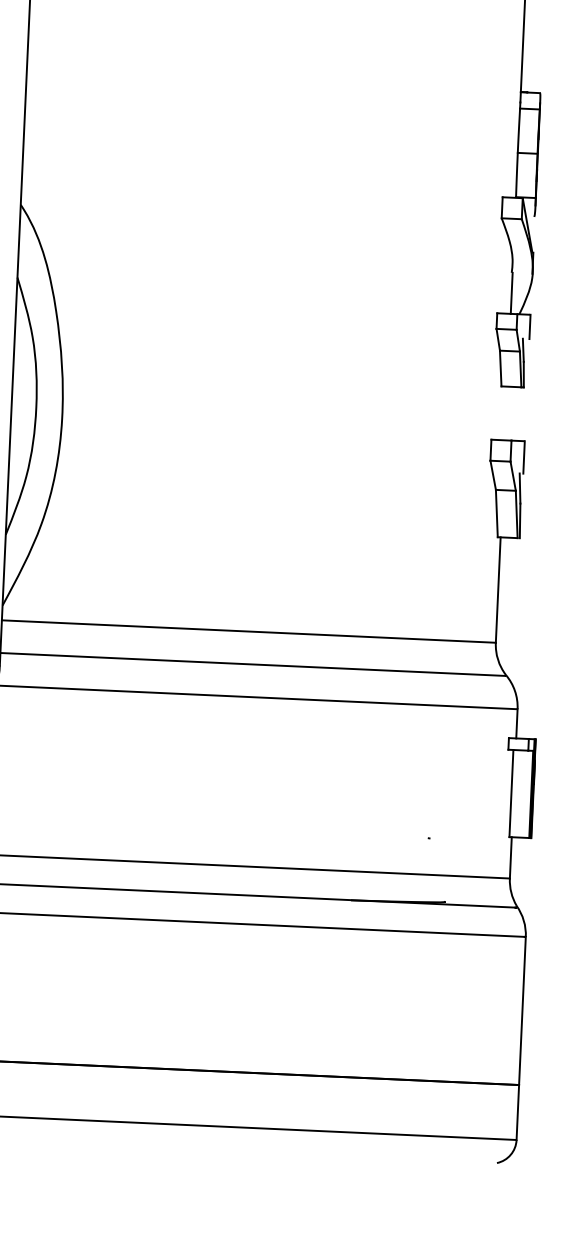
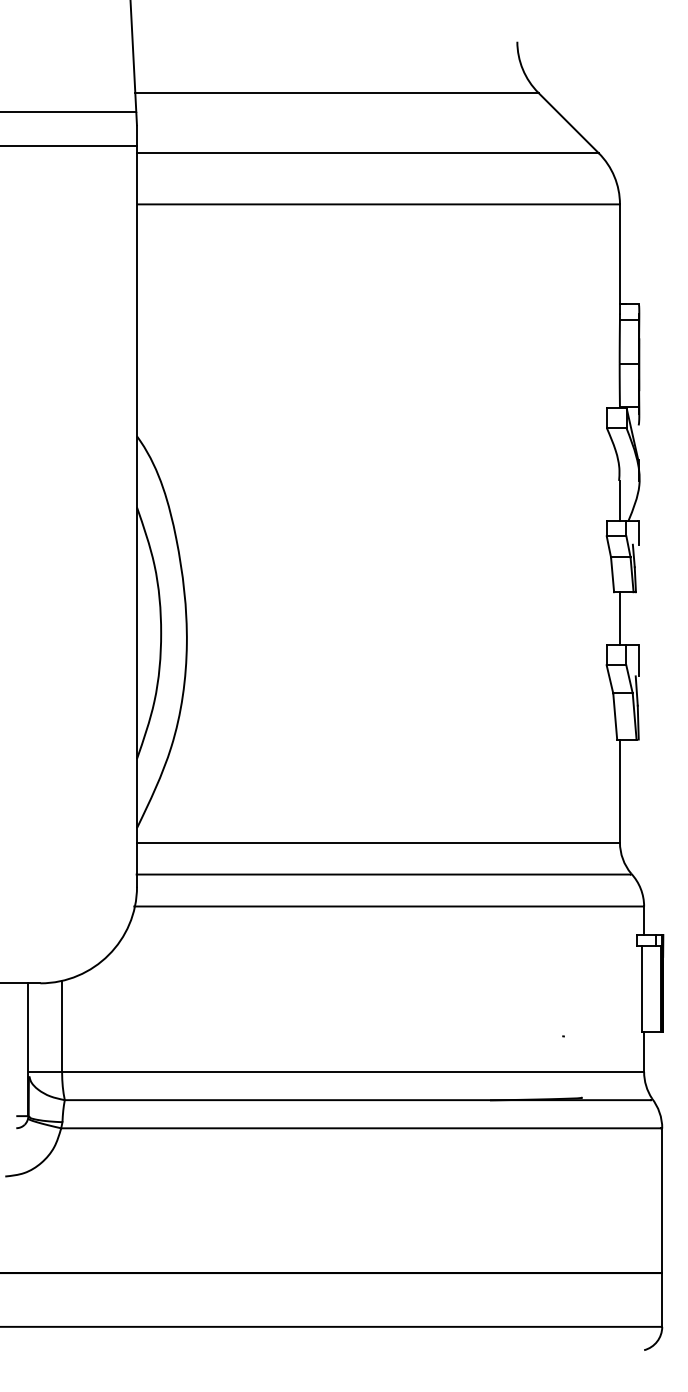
line: (505, 413) -> (619, 618), added

